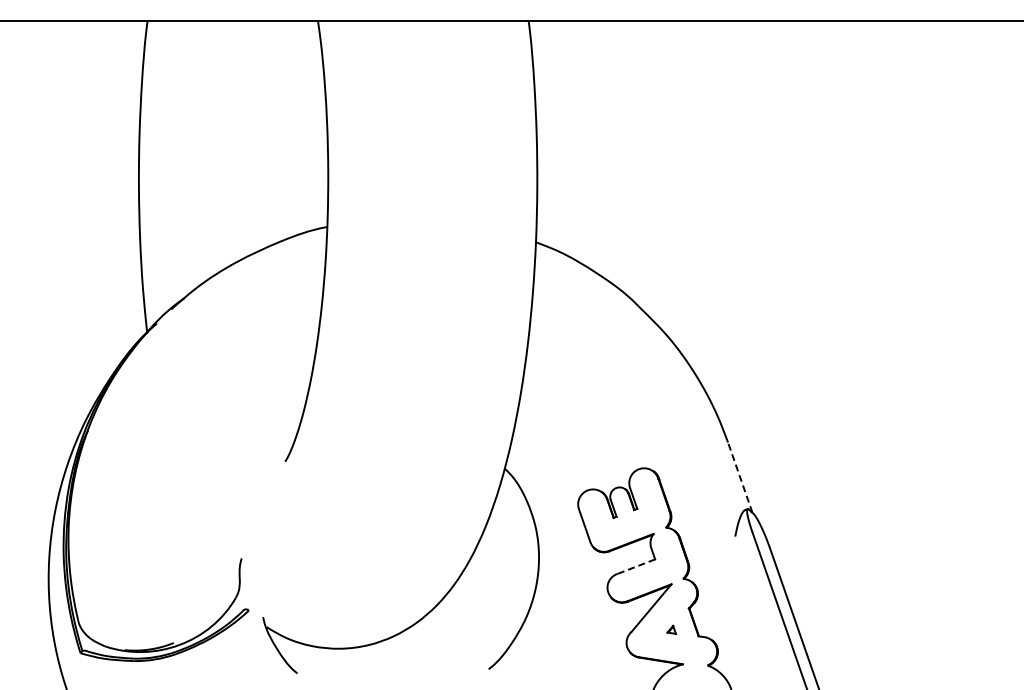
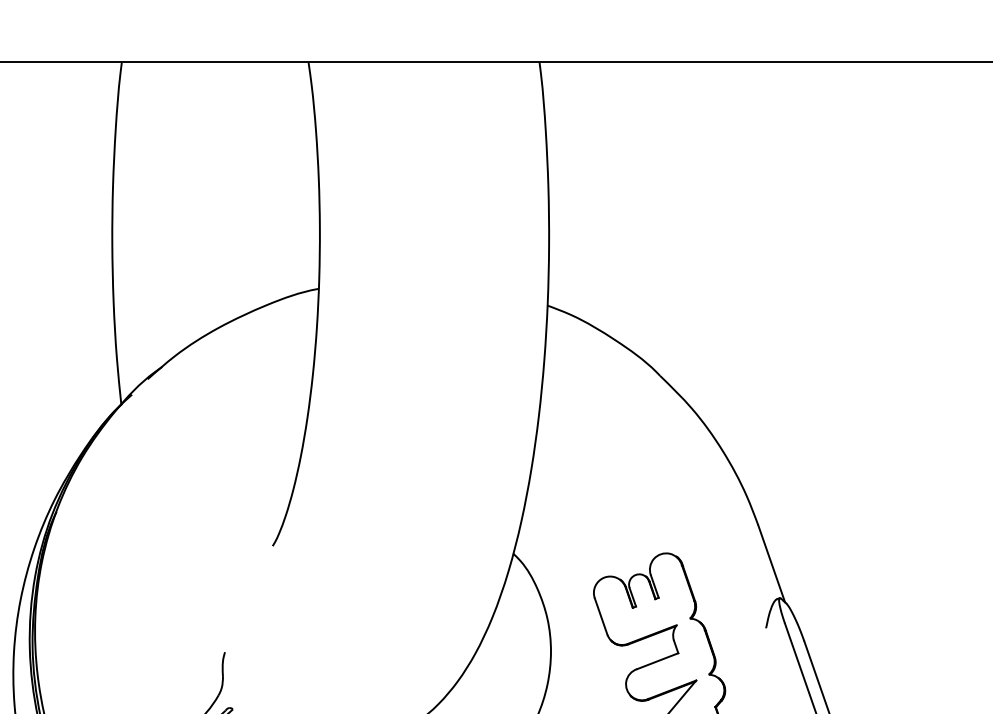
line: (740, 477) -> (771, 563), dashed -> solid
line: (635, 566) -> (656, 661), dashed -> solid

